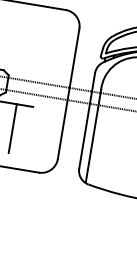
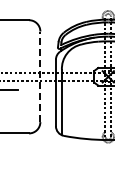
line: (68, 93) -> (40, 76), solid -> dashed
line: (12, 128) -> (6, 106), removed

